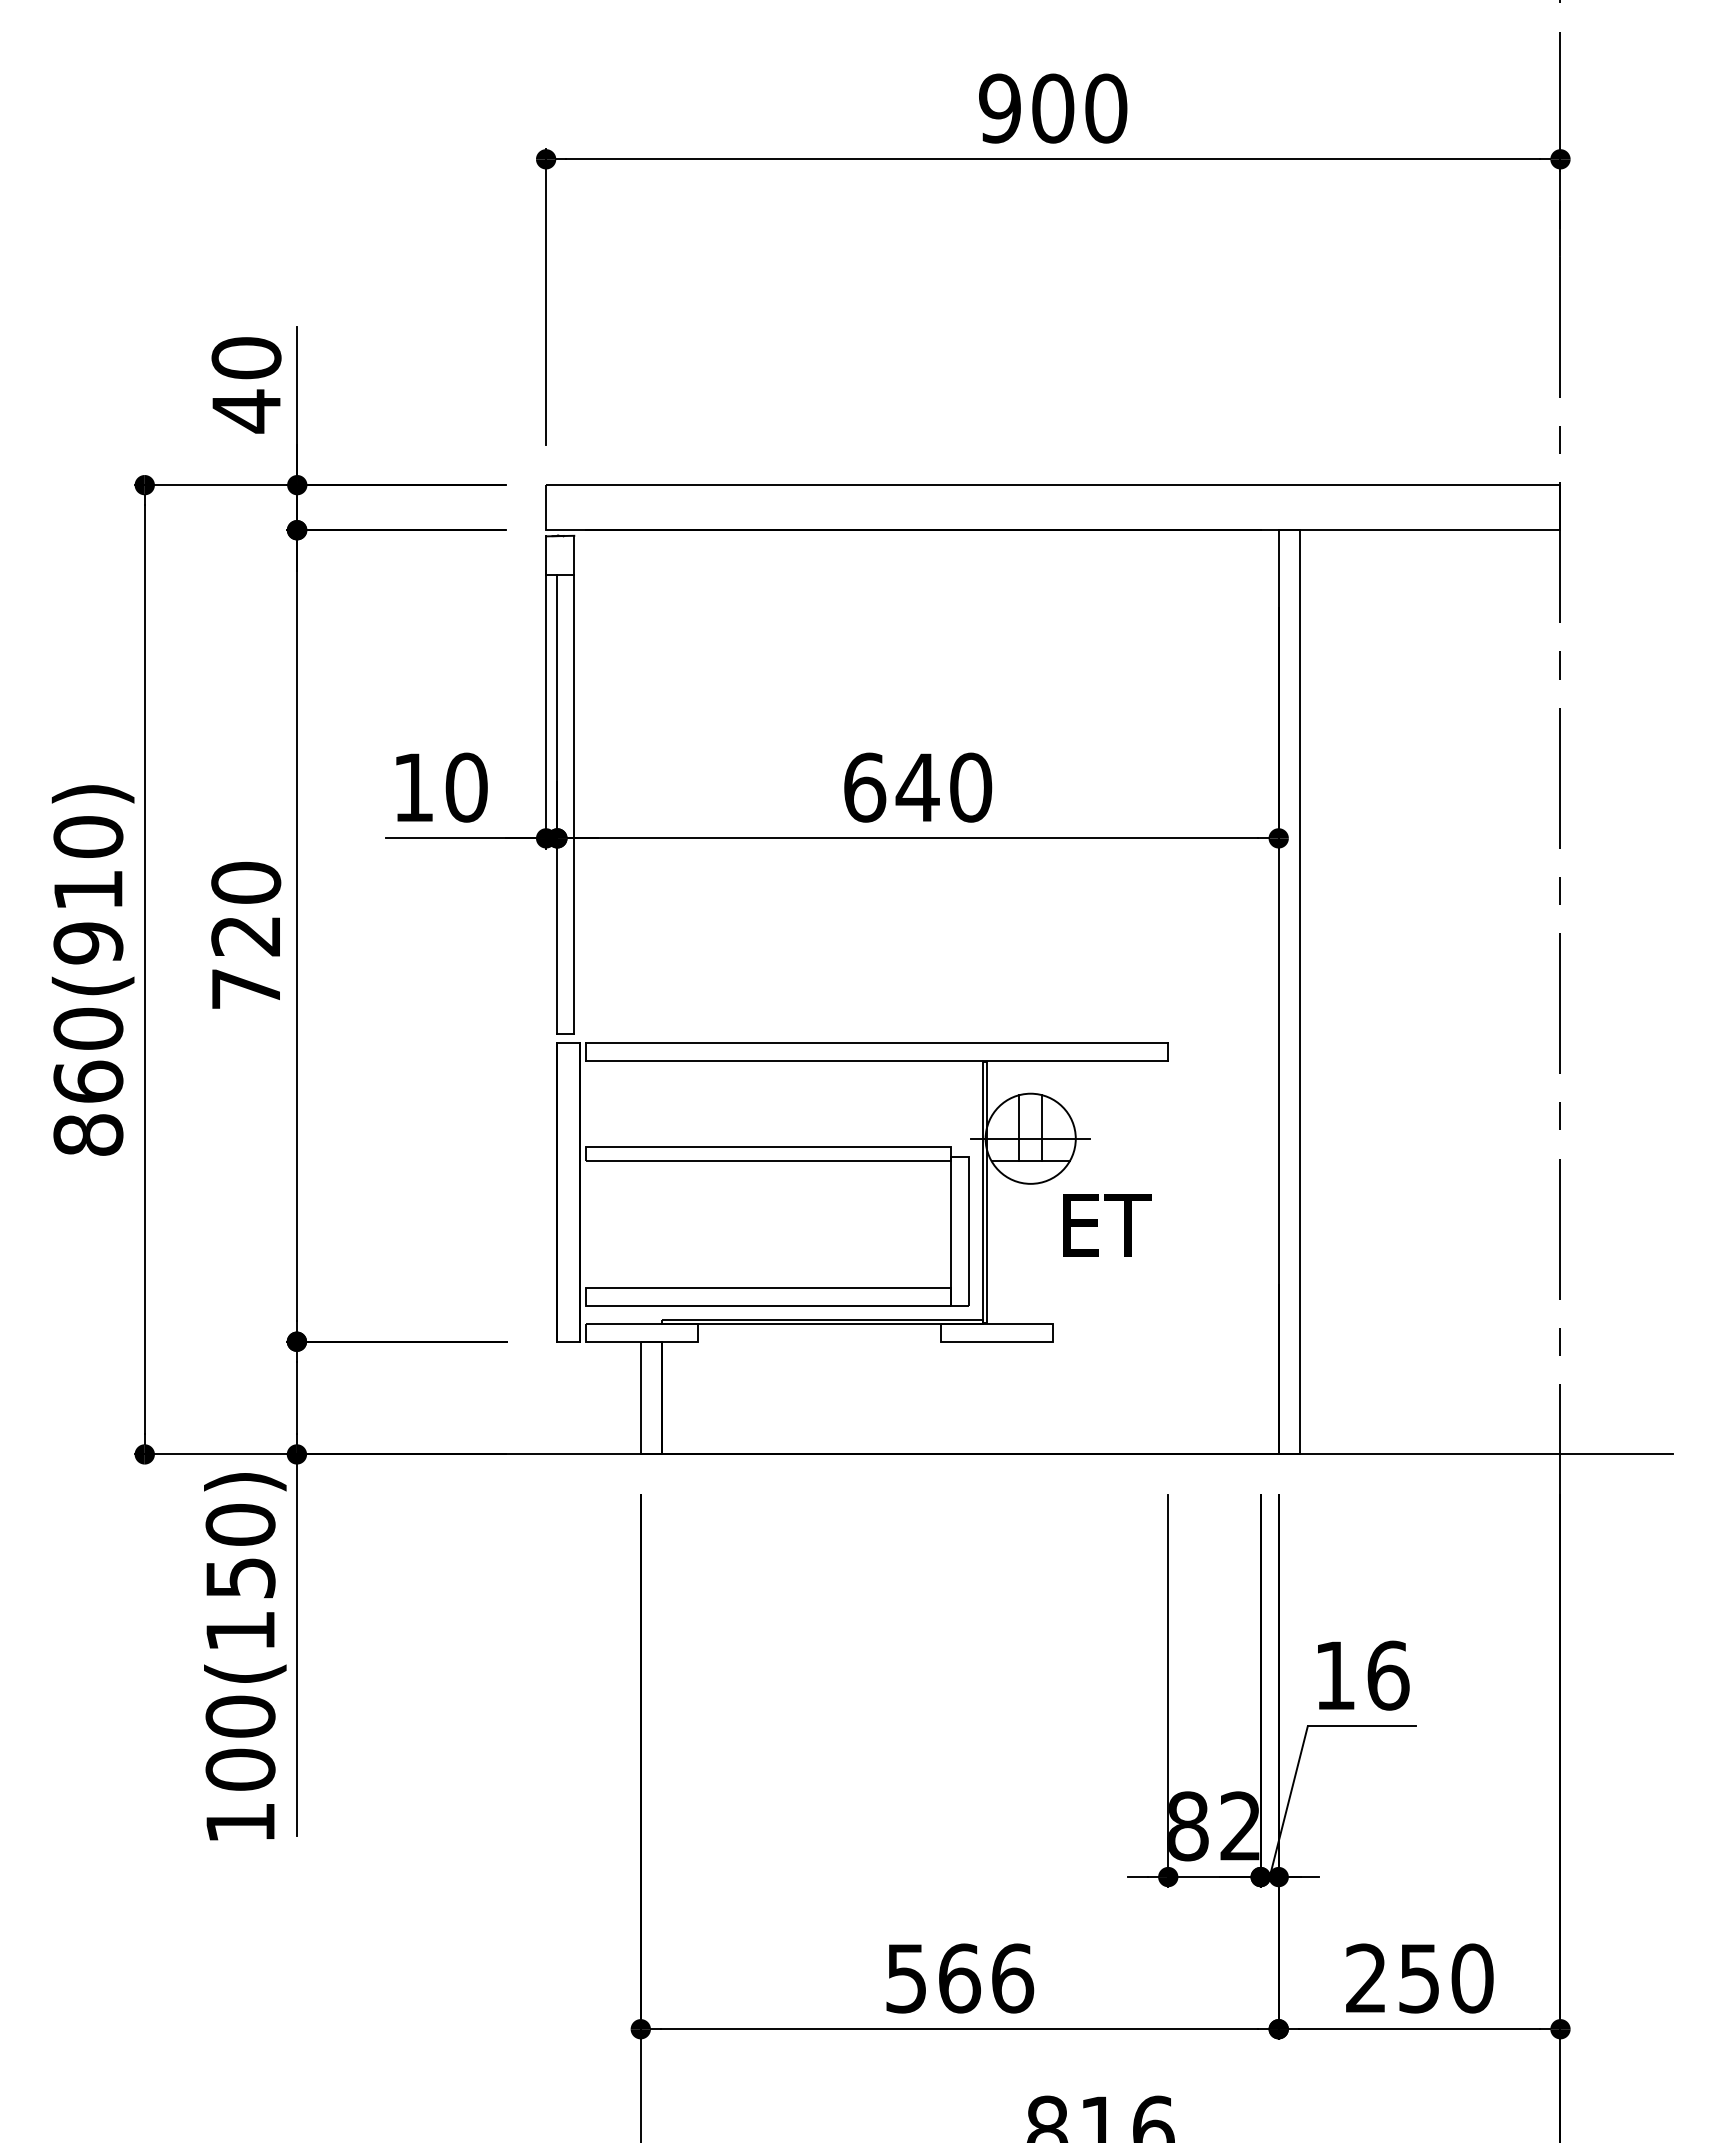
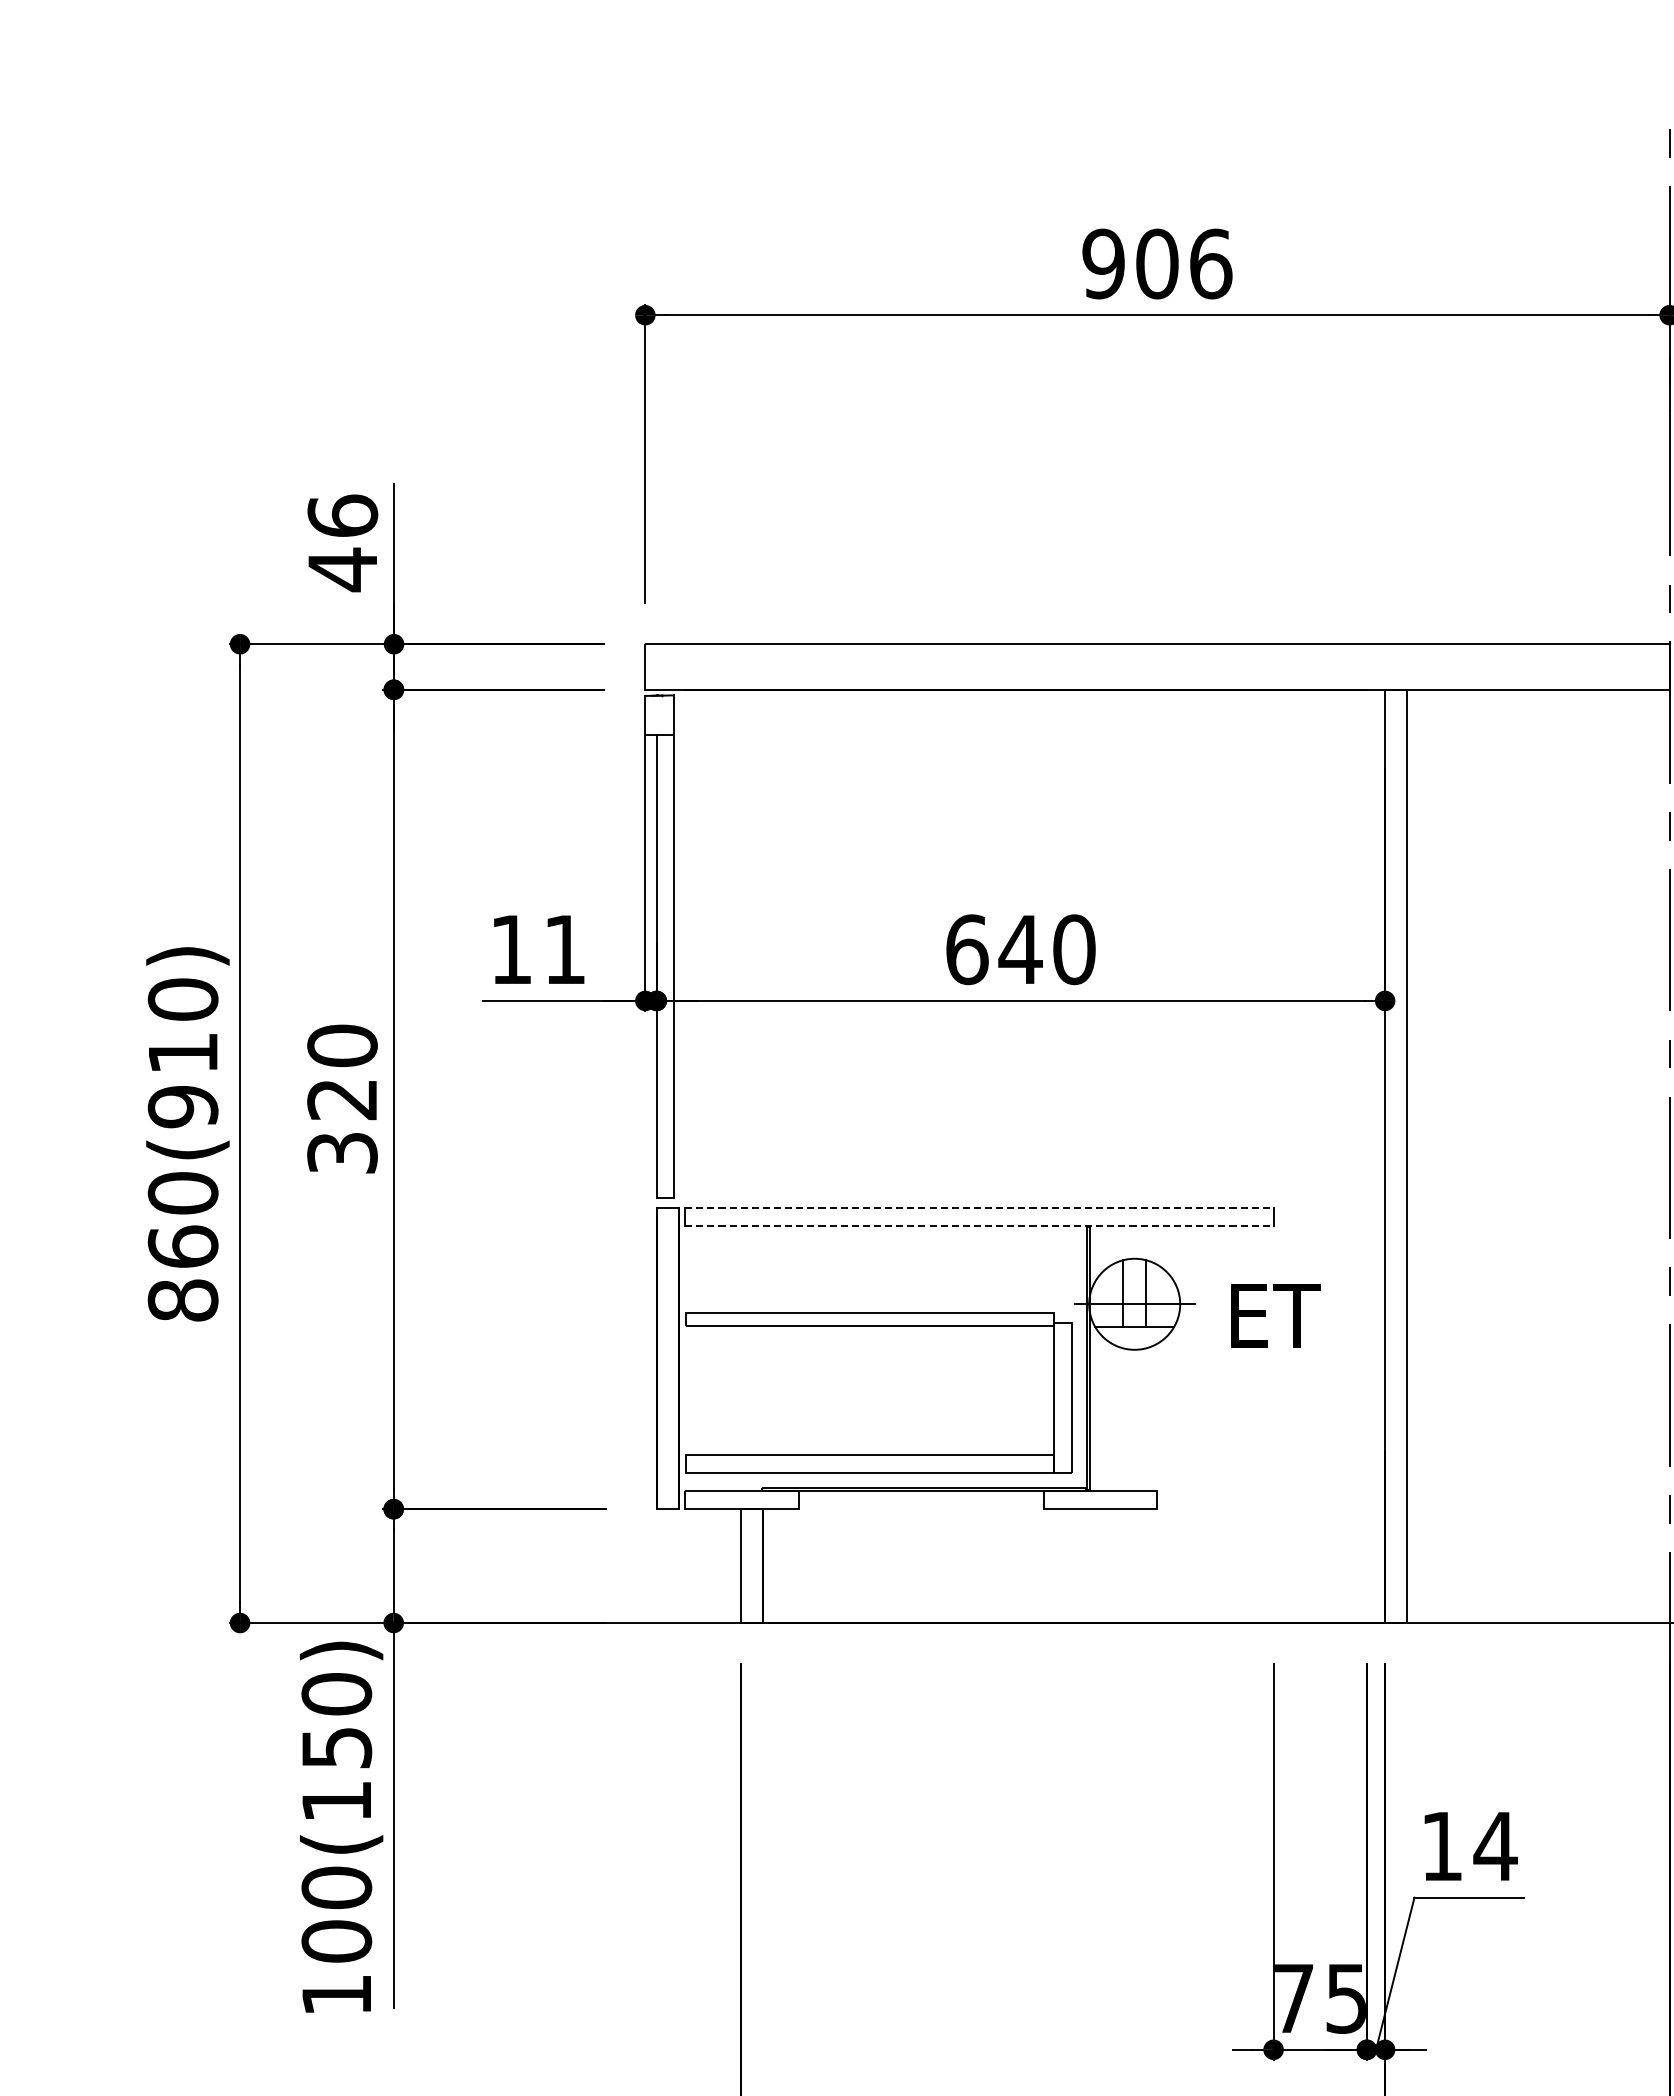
text: (1106, 108) -> (1211, 263), 900 -> 906
text: (246, 357) -> (342, 515), 40 -> 46
text: (466, 787) -> (564, 949), 10 -> 11
text: (246, 989) -> (342, 1153), 720 -> 320
line: (877, 1043) -> (979, 1208), solid -> dashed
line: (877, 1061) -> (979, 1226), solid -> dashed
text: (1107, 1225) -> (1275, 1316), moved
text: (1388, 1675) -> (1495, 1846), 16 -> 14
text: (1214, 1826) -> (1320, 1998), 82 -> 75

